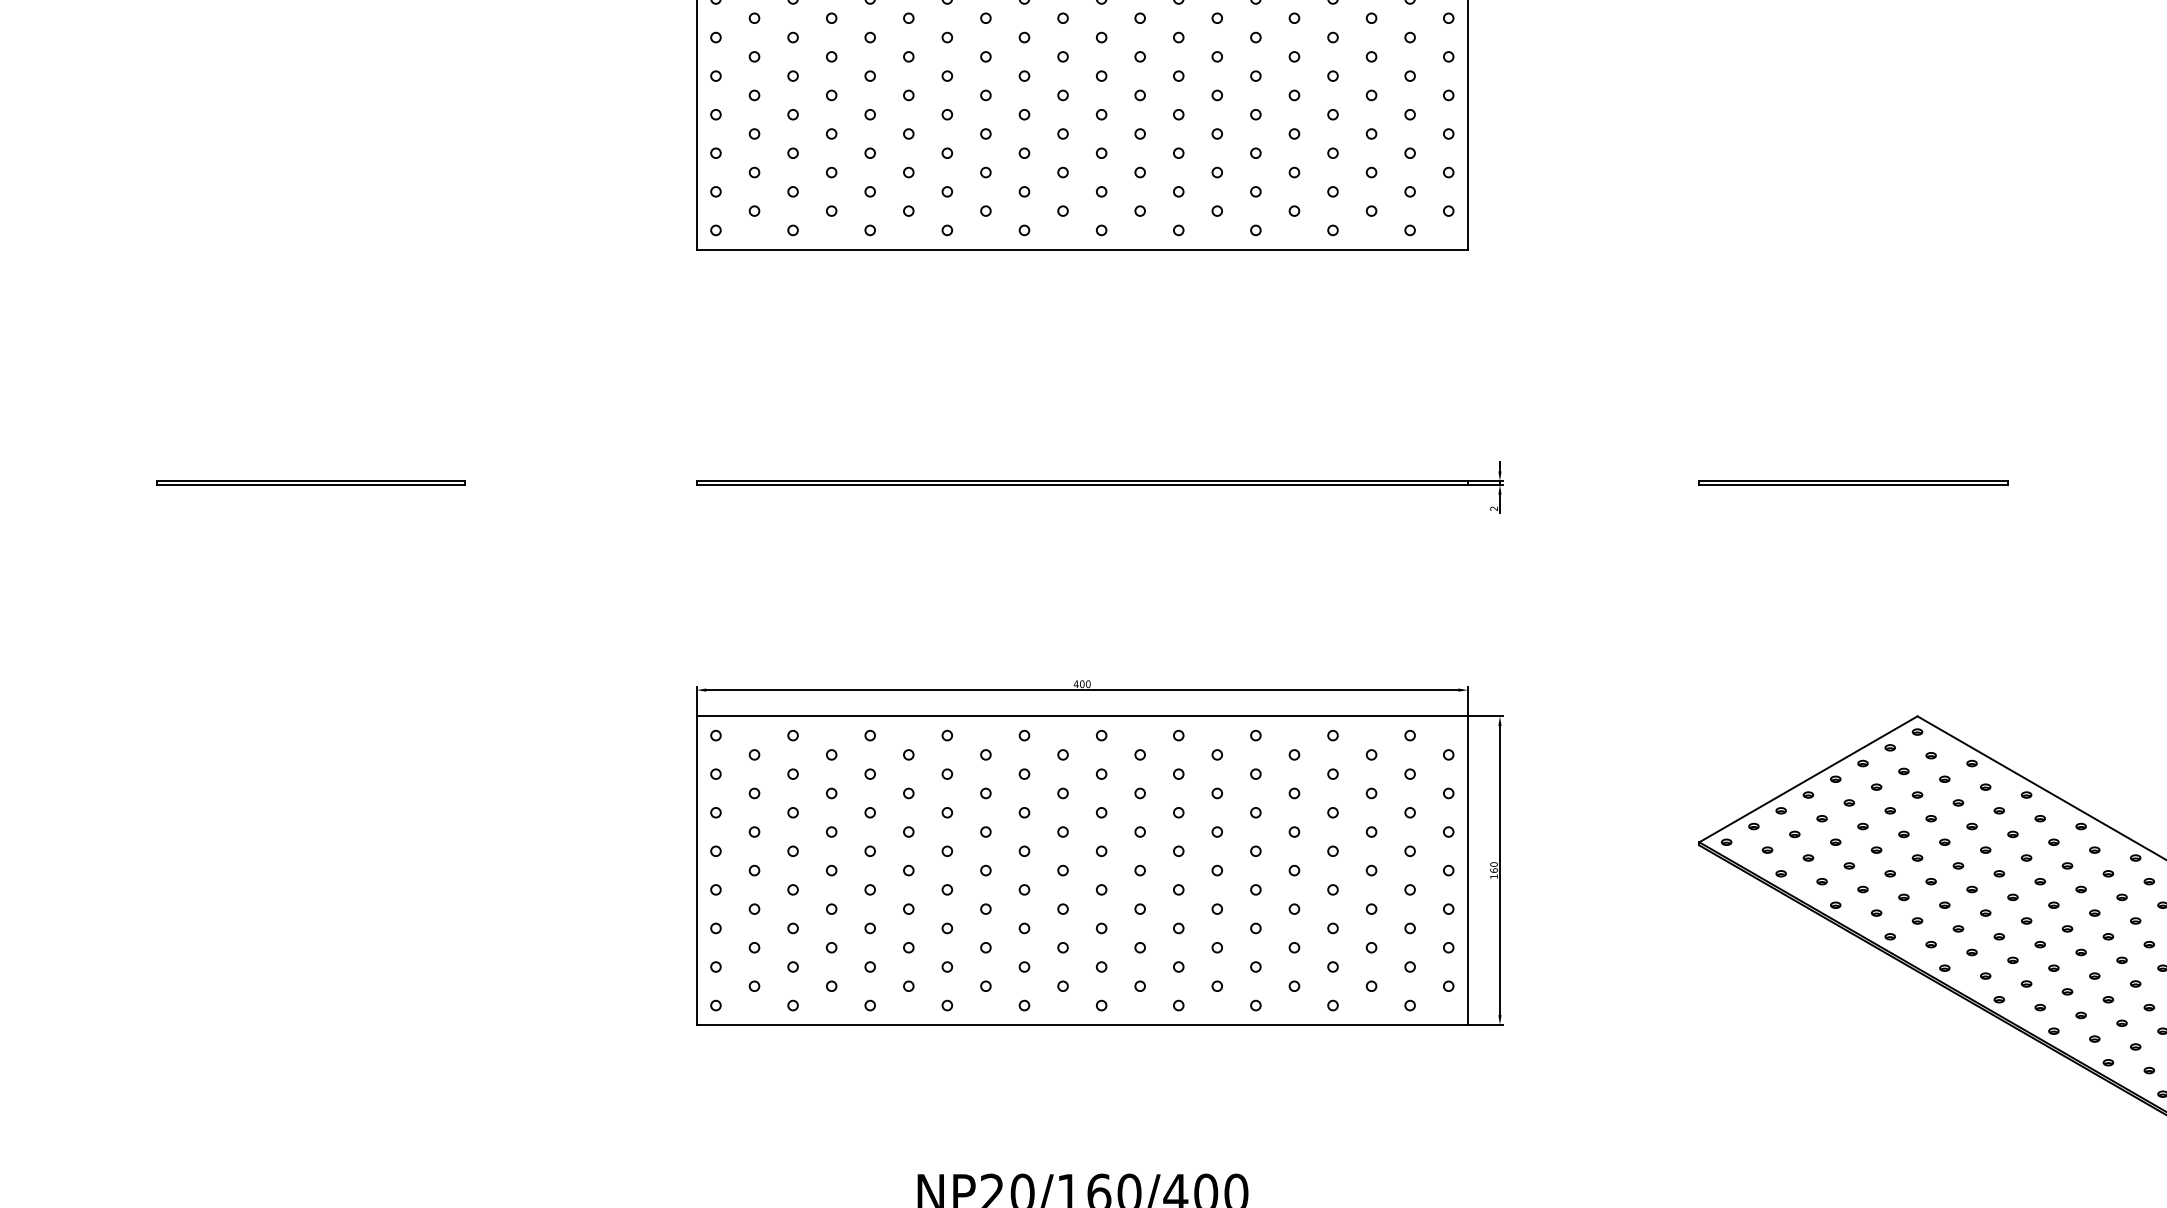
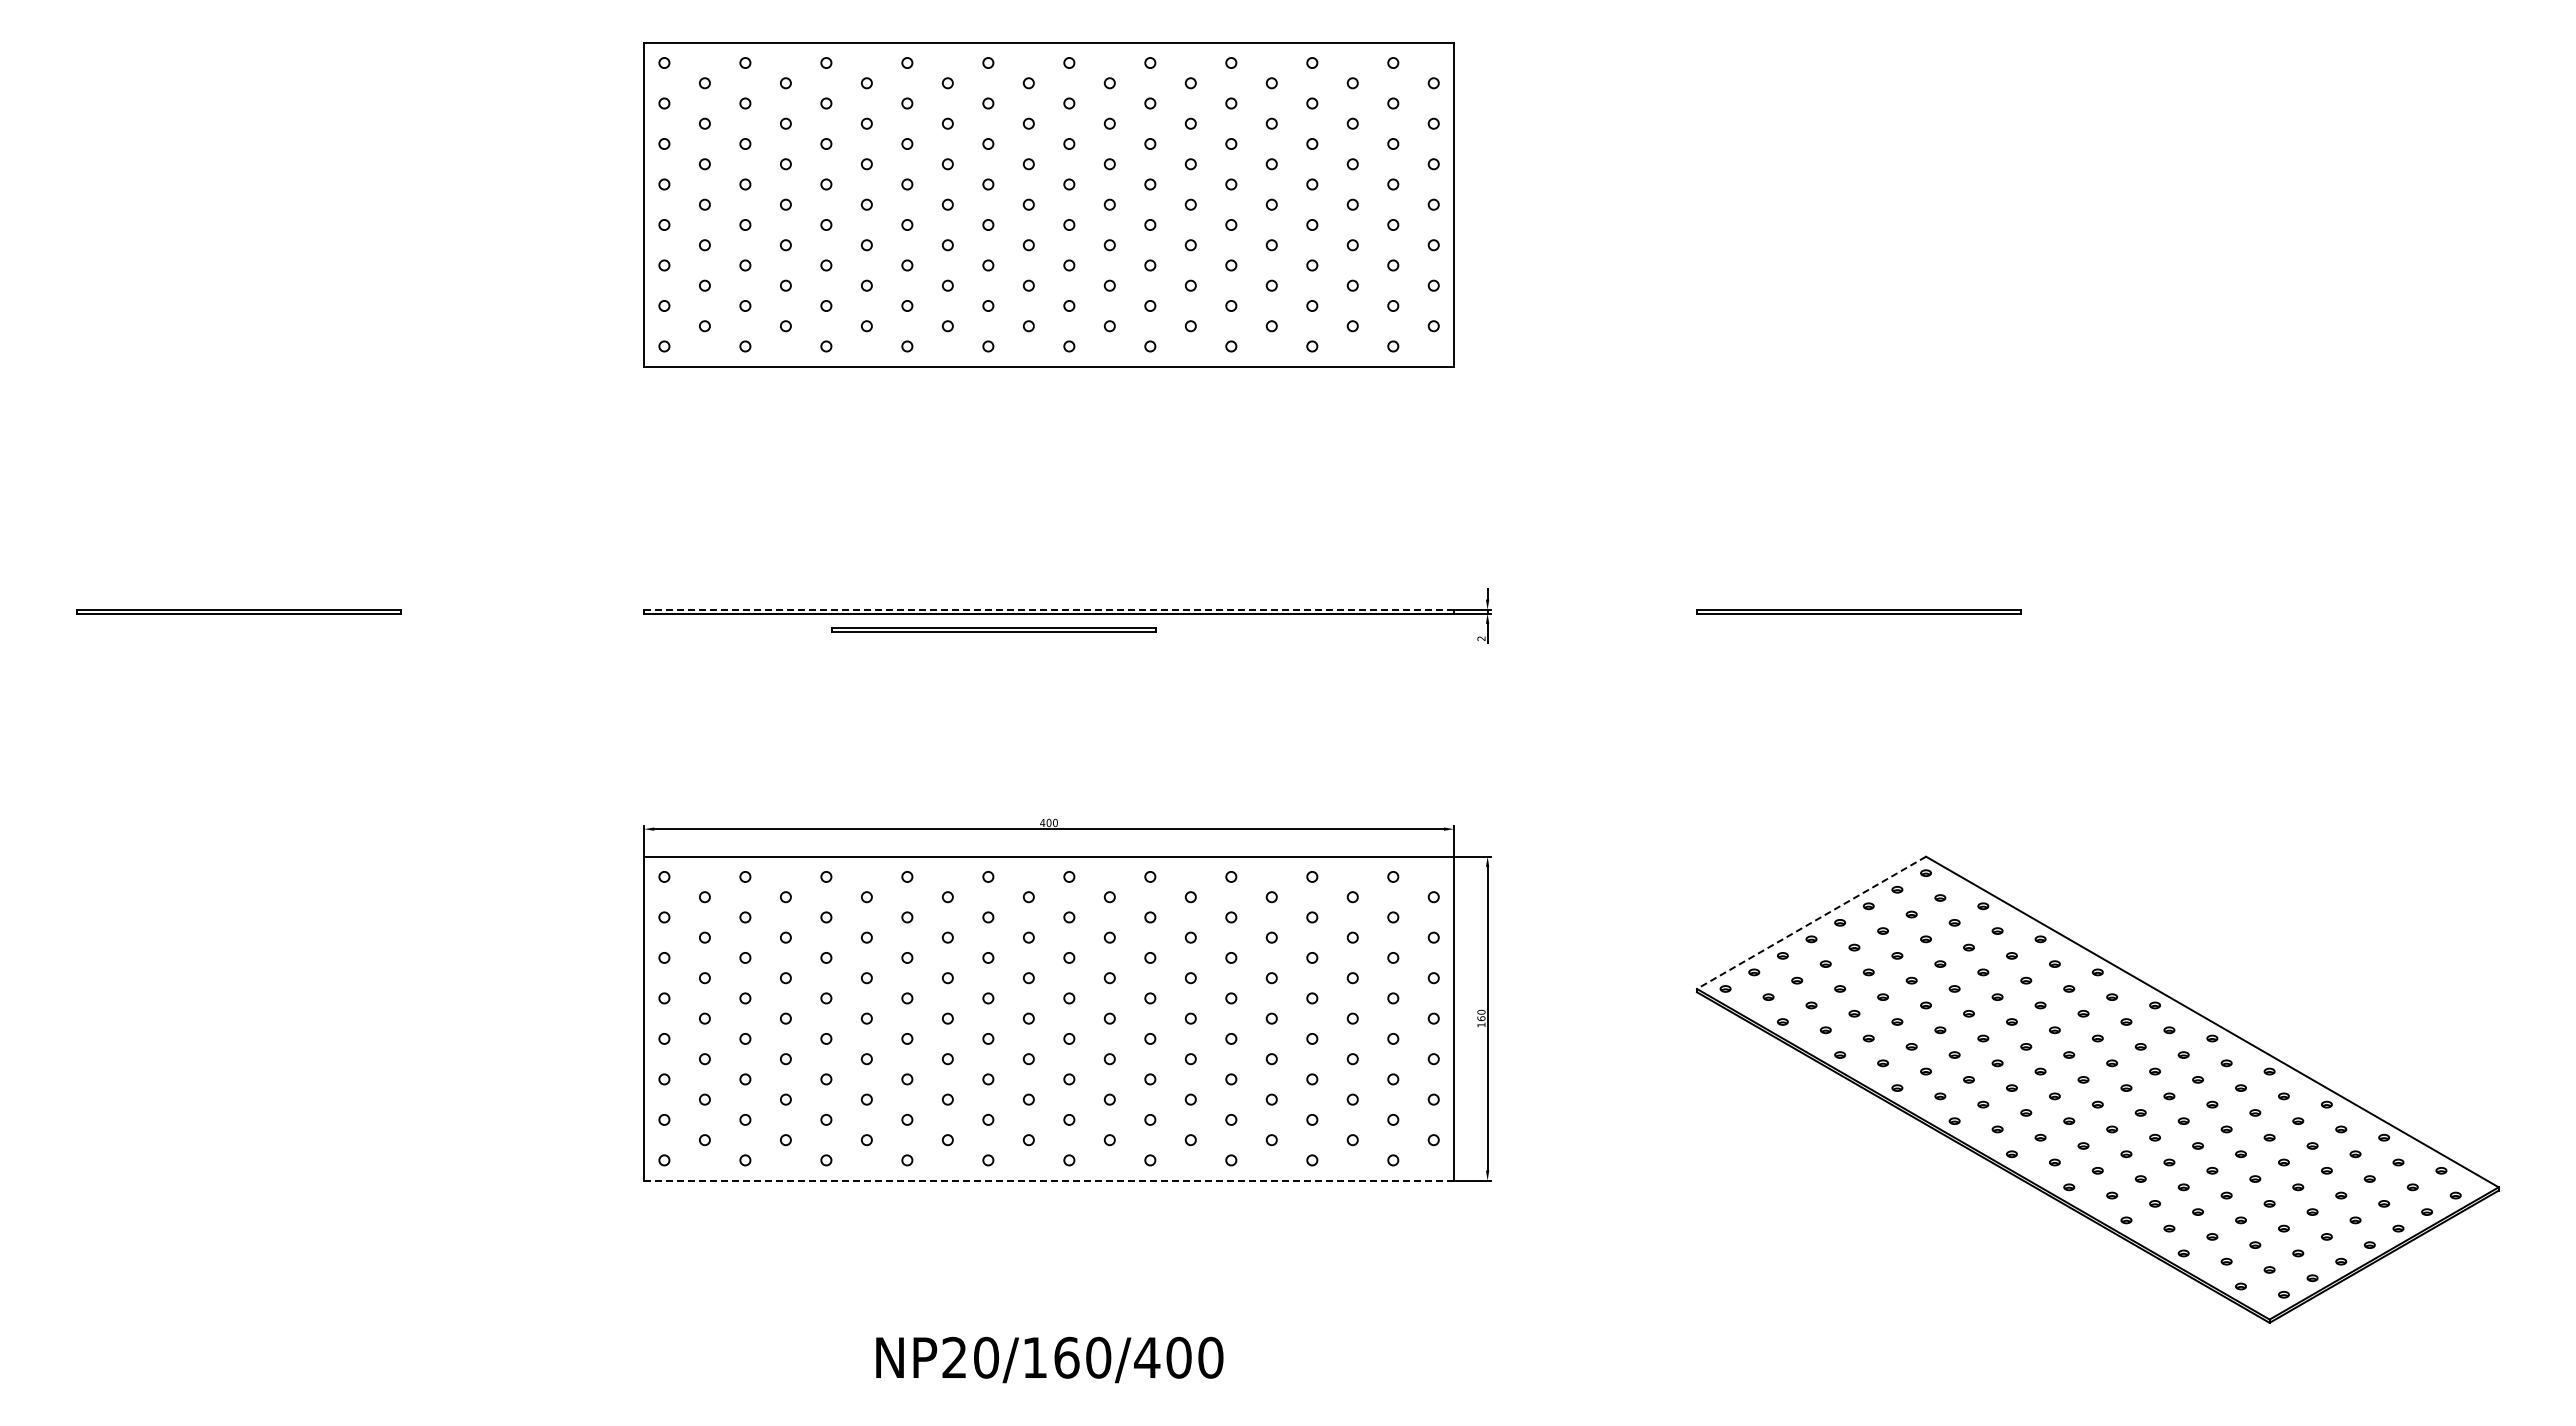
line: (1082, 480) -> (1049, 609), solid -> dashed
part: (1029, 499) -> (993, 629), added
line: (1808, 779) -> (1811, 923), solid -> dashed
line: (1082, 1024) -> (1049, 1180), solid -> dashed

